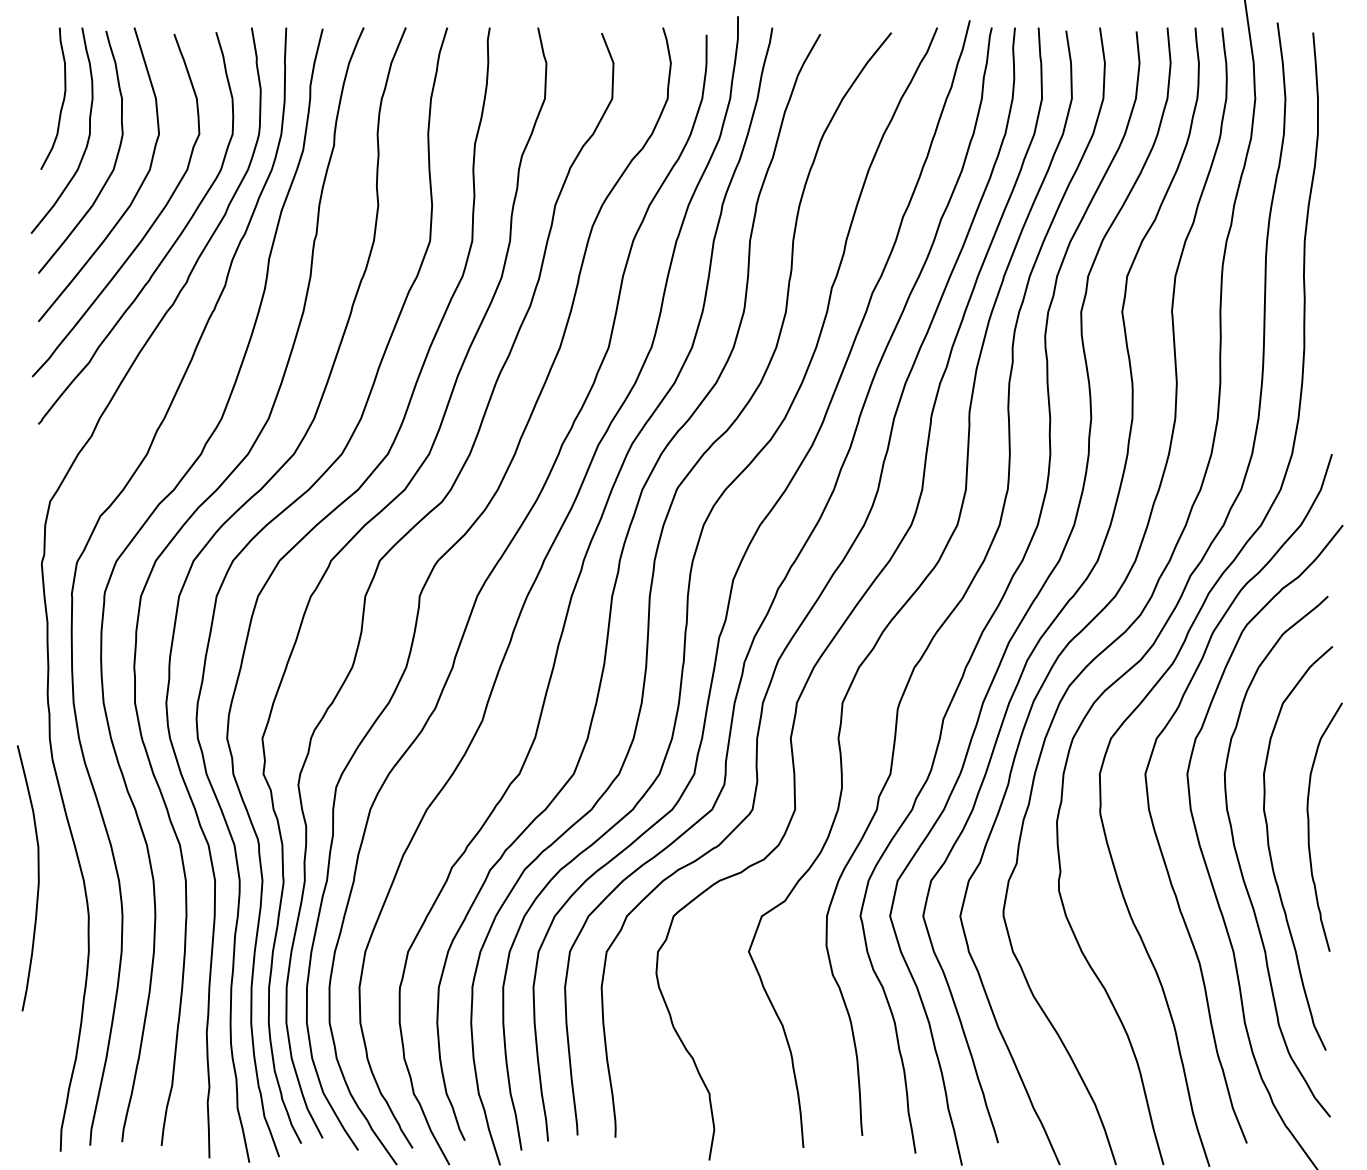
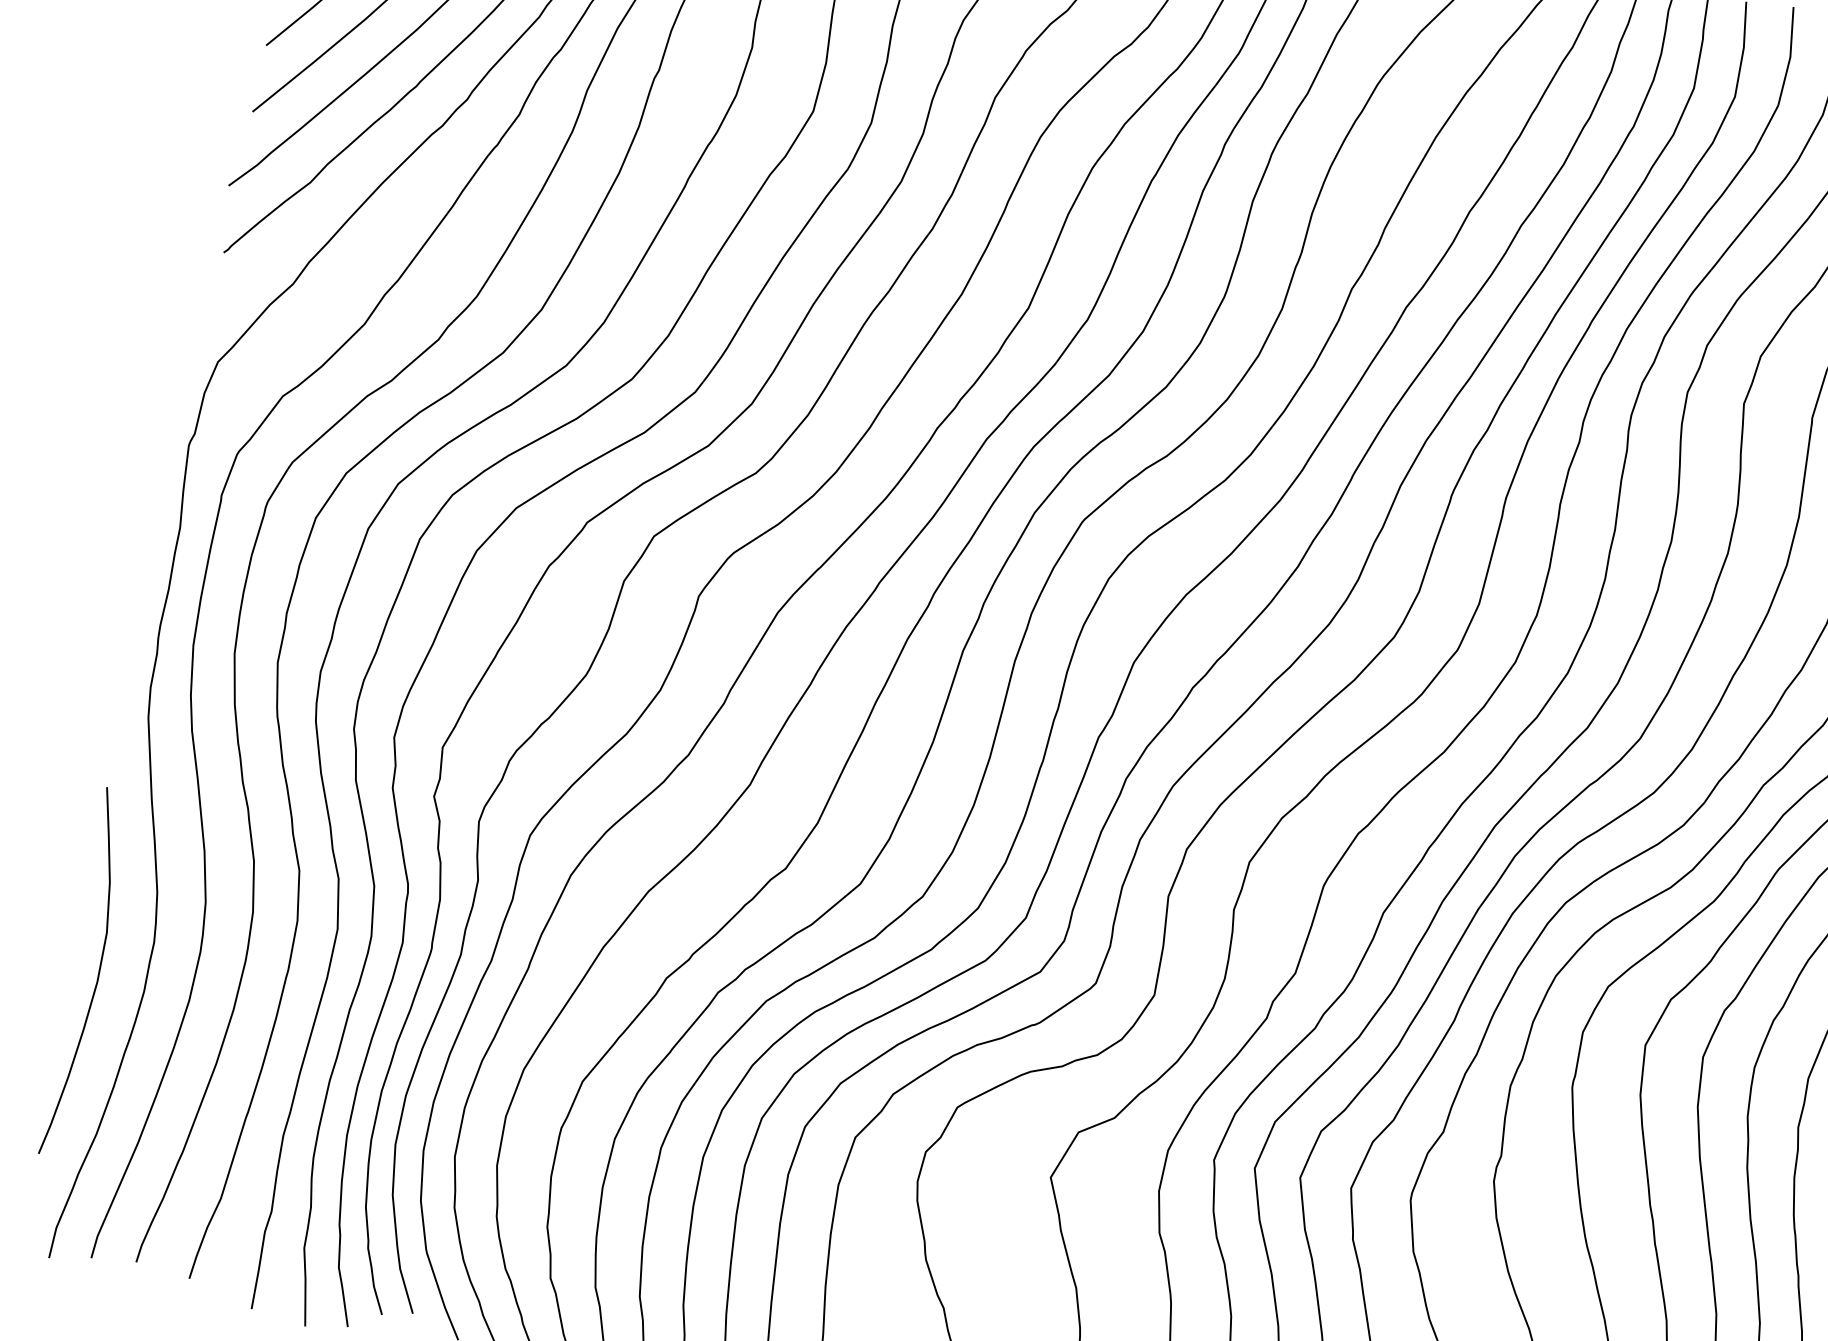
curve: (37, 878) -> (96, 975), moved

